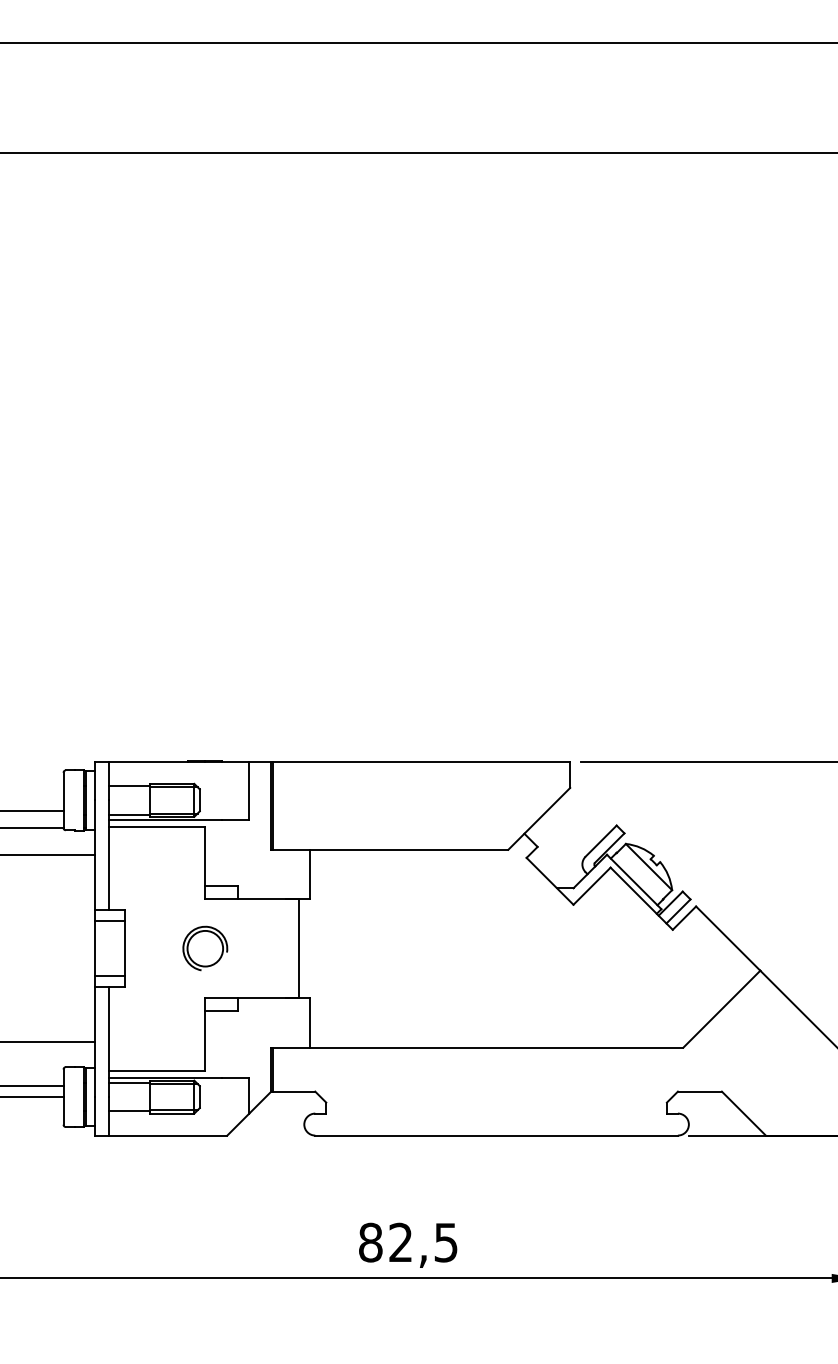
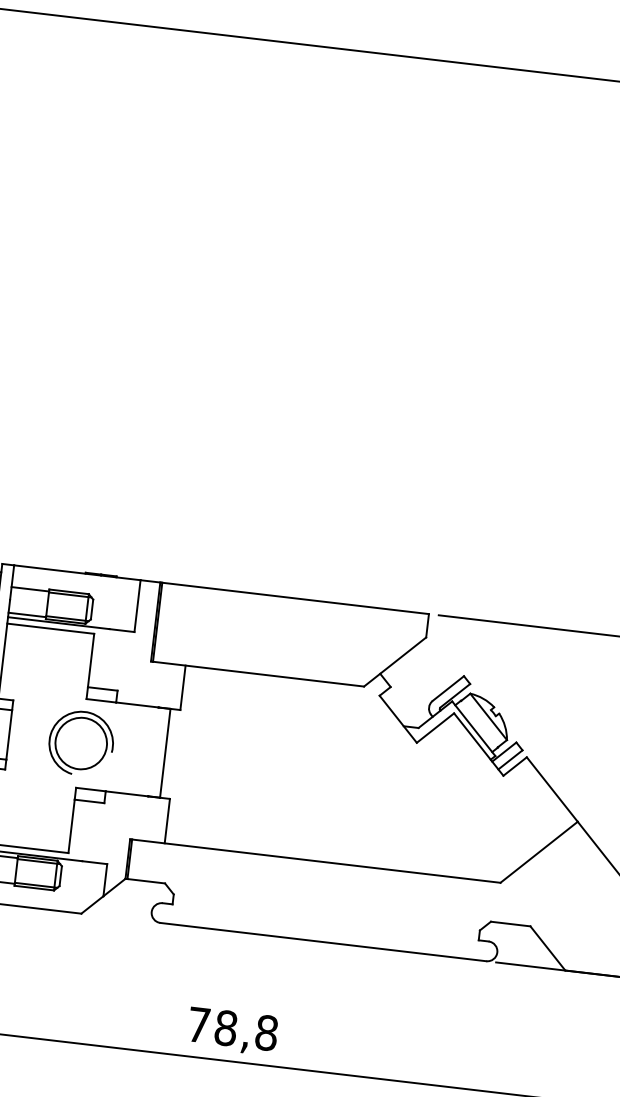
part: (205, 948) -> (81, 743), size x1.6
text: (408, 1242) -> (232, 1028), 82,5 -> 78,8

